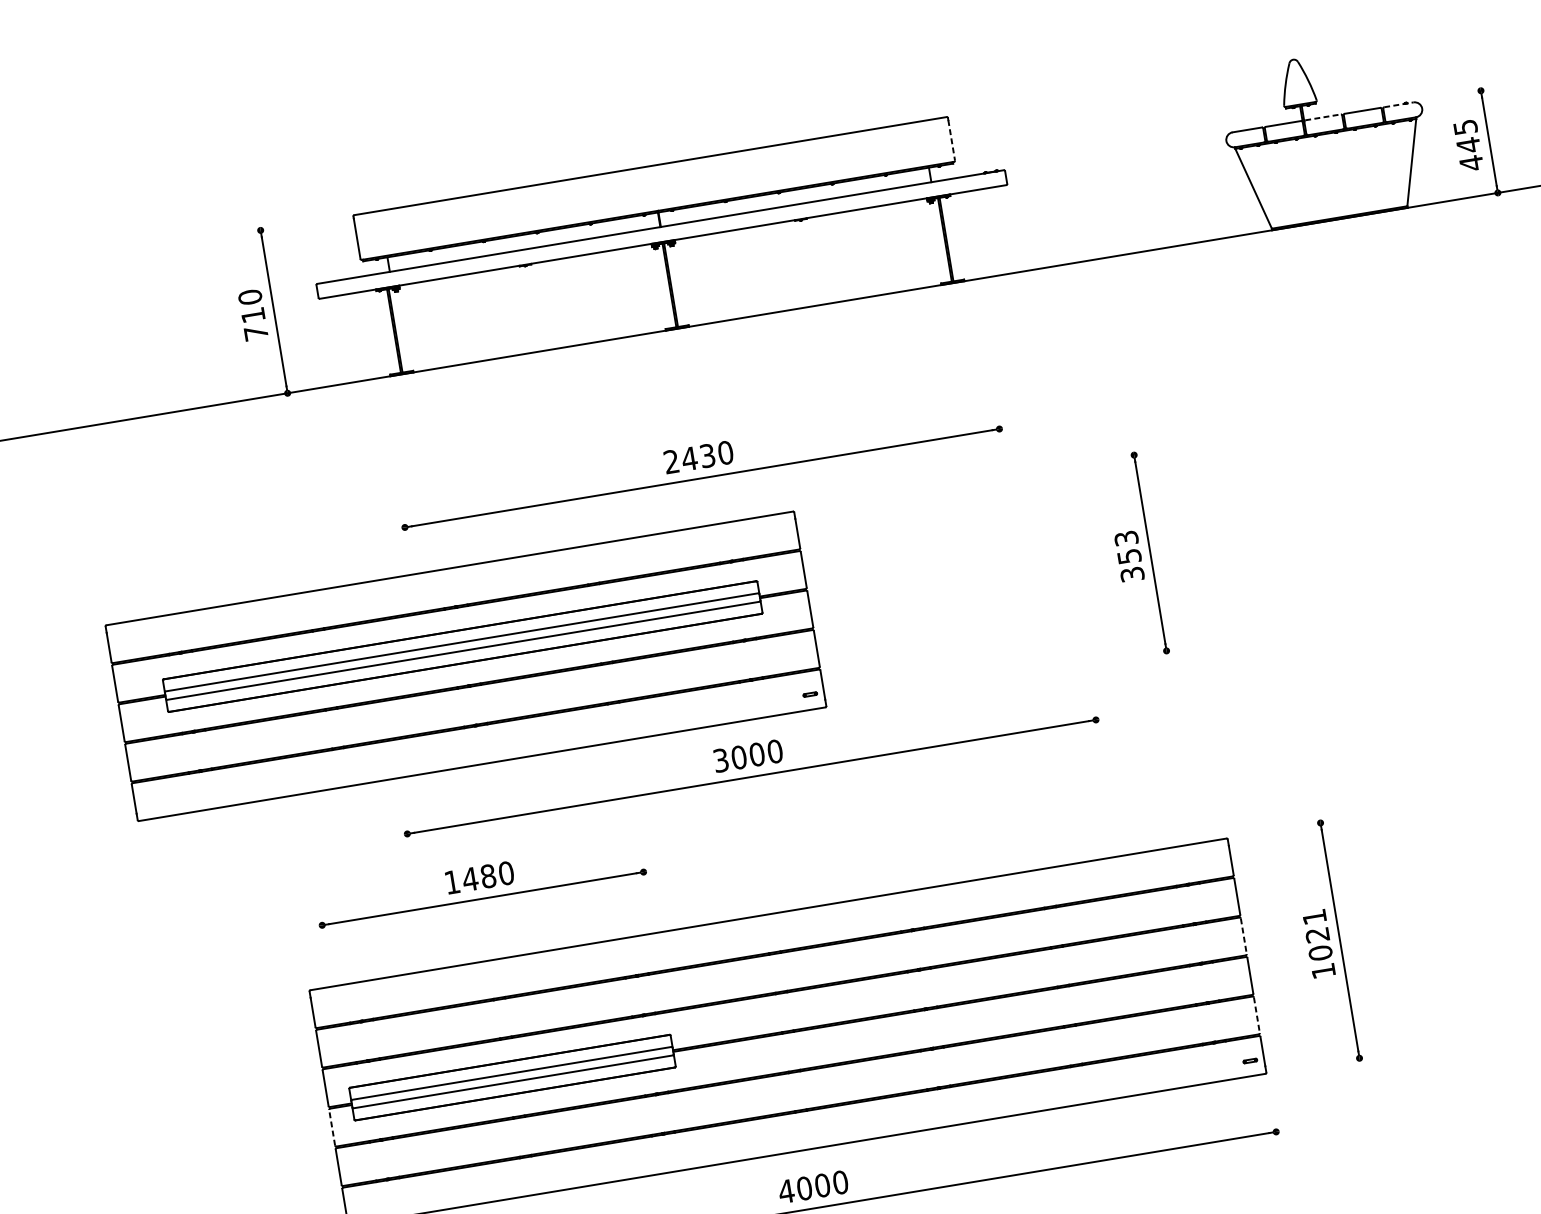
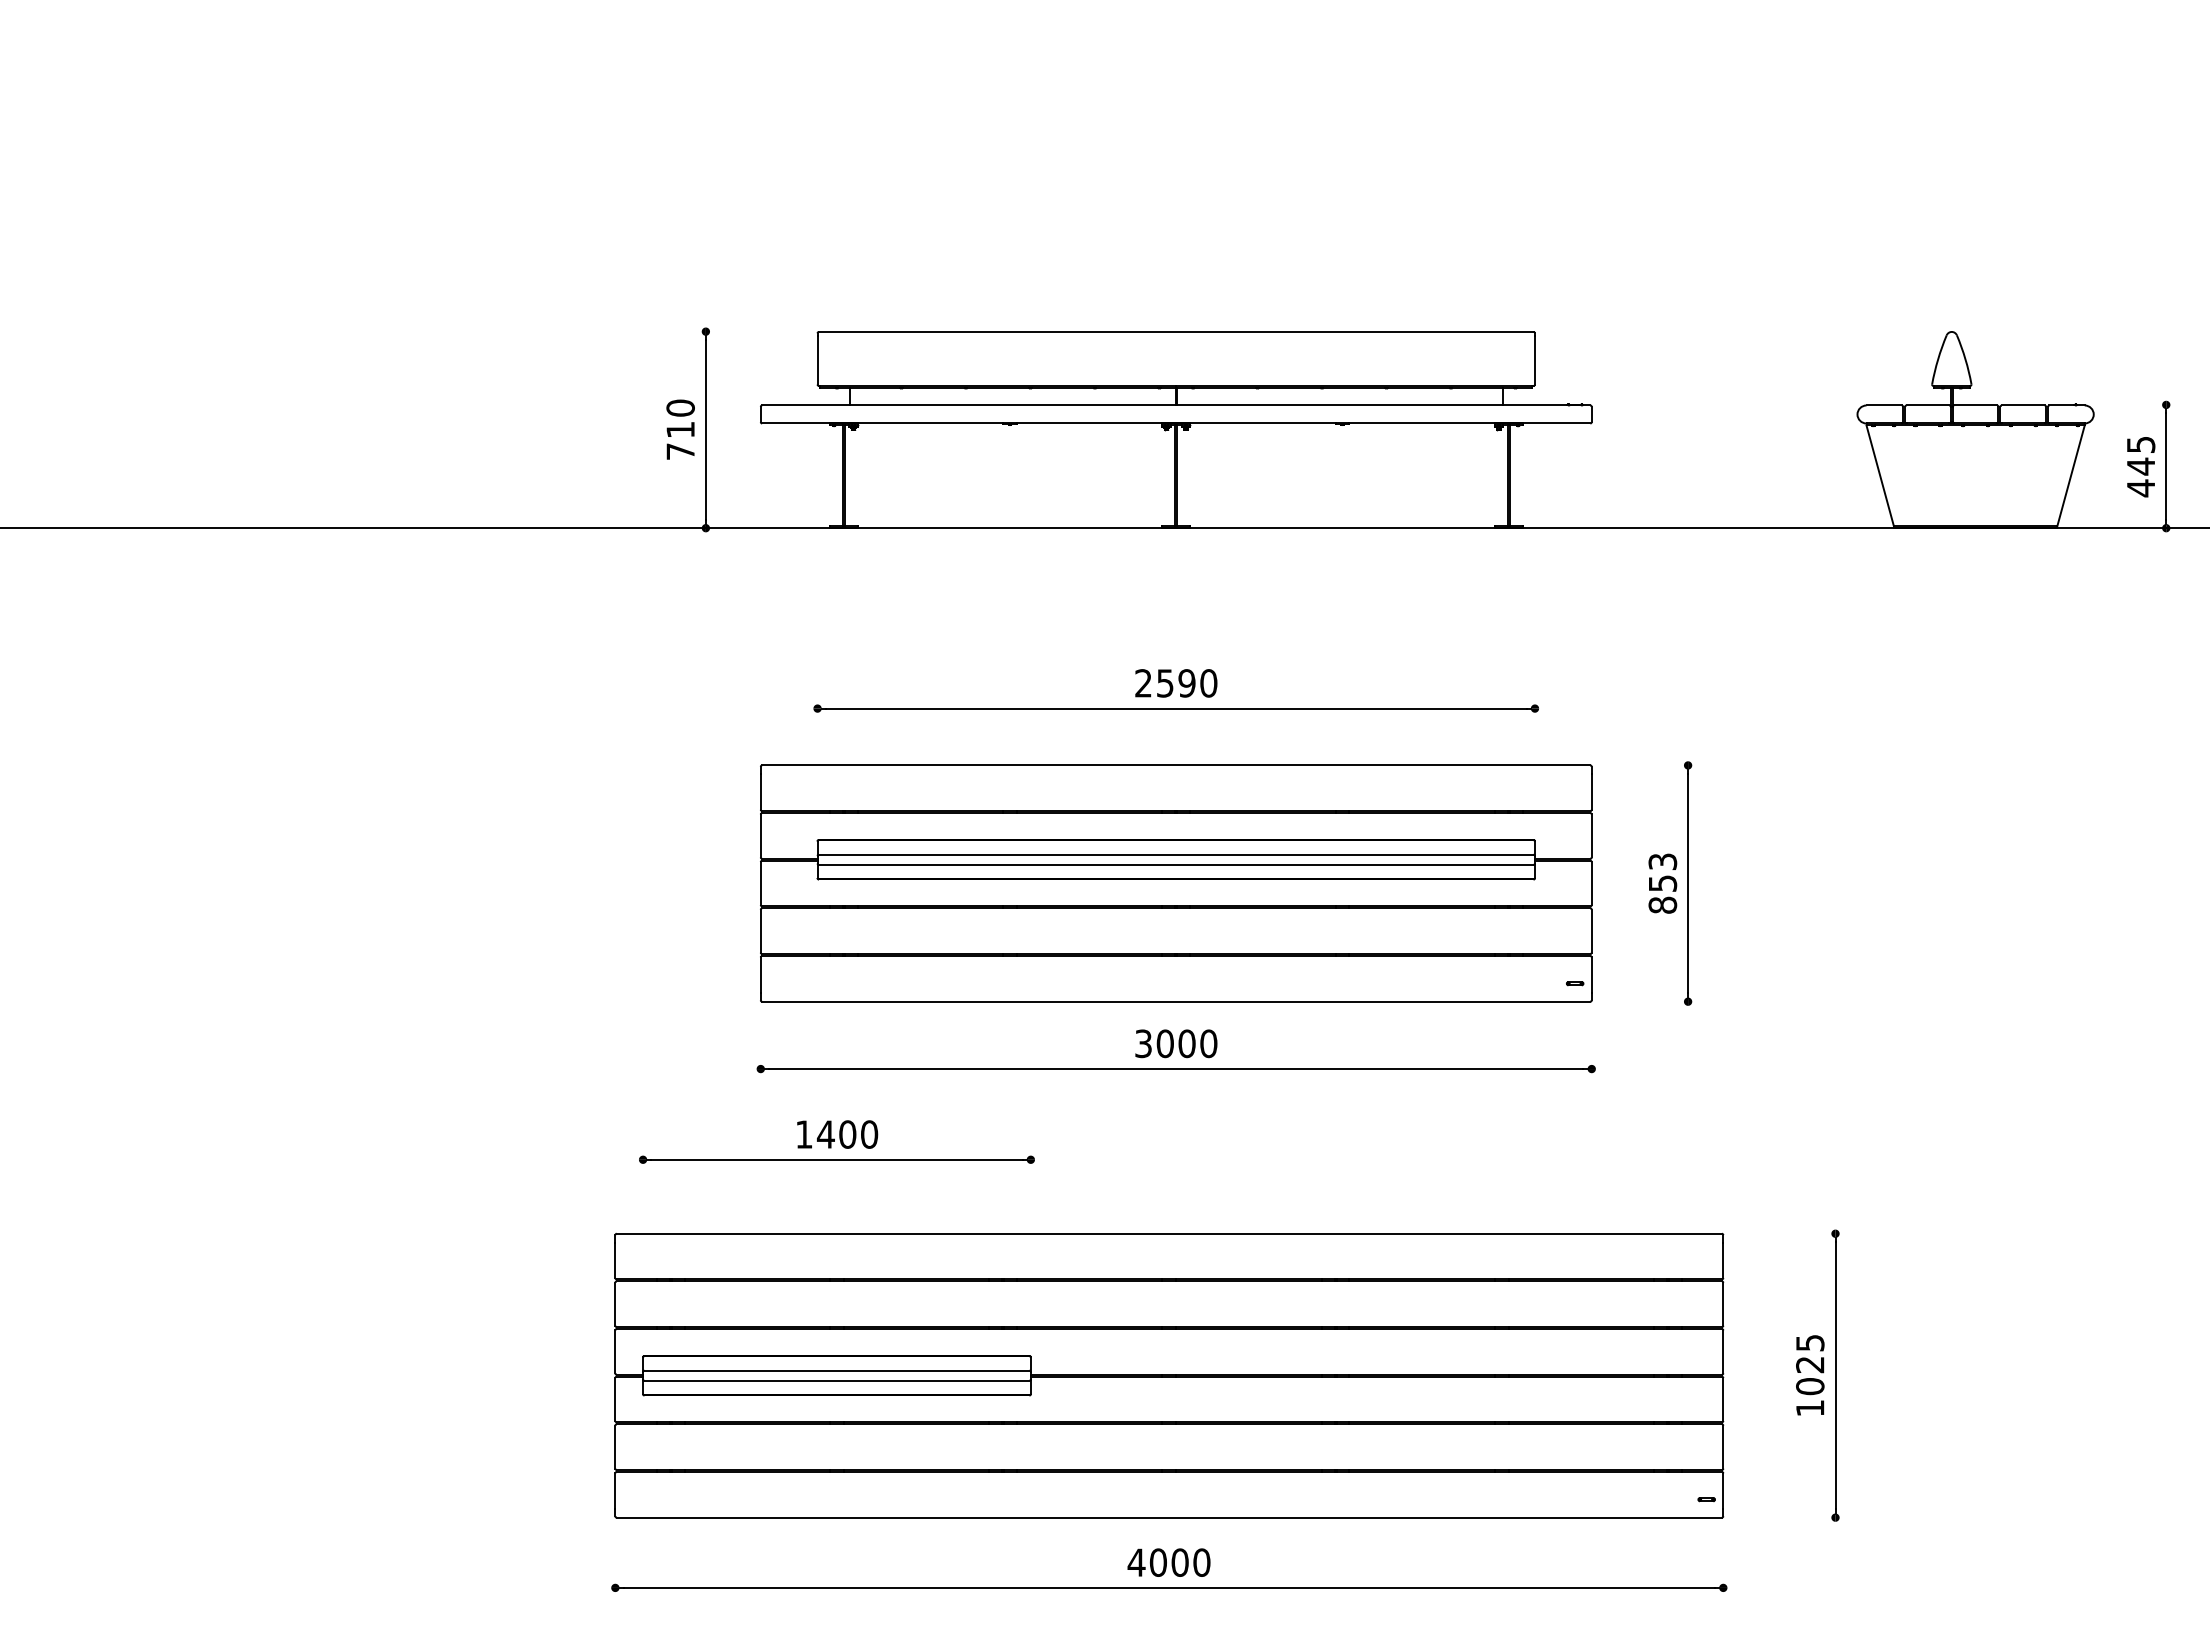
line: (1399, 104) -> (2067, 405), dashed -> solid
line: (1323, 117) -> (1976, 405), dashed -> solid
line: (951, 140) -> (1534, 360), dashed -> solid
text: (698, 457) -> (1175, 683), 2430 -> 2590
text: (1132, 573) -> (1662, 904), 353 -> 853
part: (466, 666) -> (1176, 883), moved
text: (488, 876) -> (847, 1134), 1480 -> 1400
text: (1314, 917) -> (1810, 1343), 1021 -> 1025
line: (1244, 936) -> (1723, 1352), dashed -> solid
line: (1257, 1015) -> (1723, 1447), dashed -> solid
line: (332, 1127) -> (615, 1399), dashed -> solid

